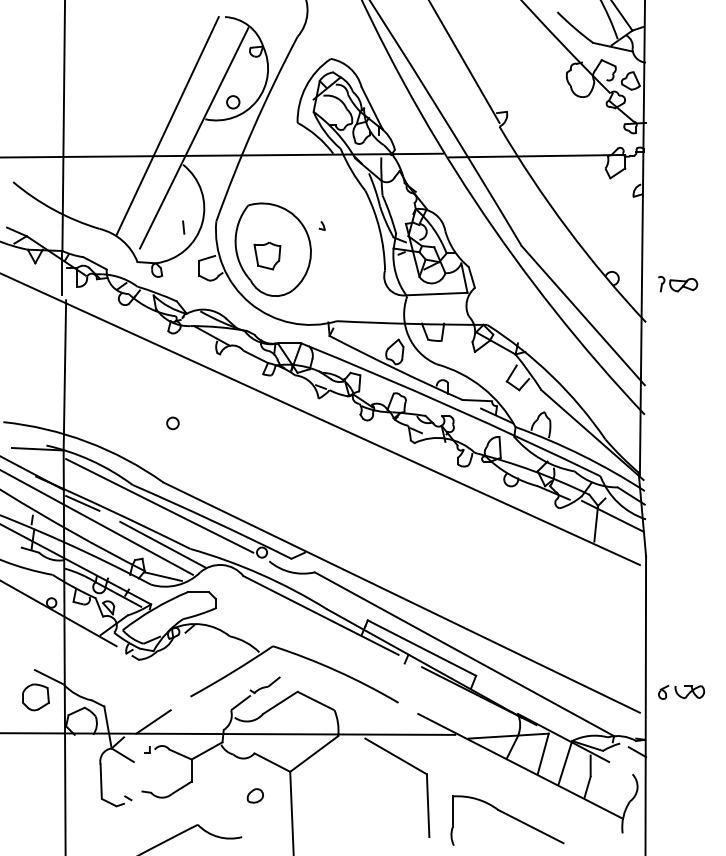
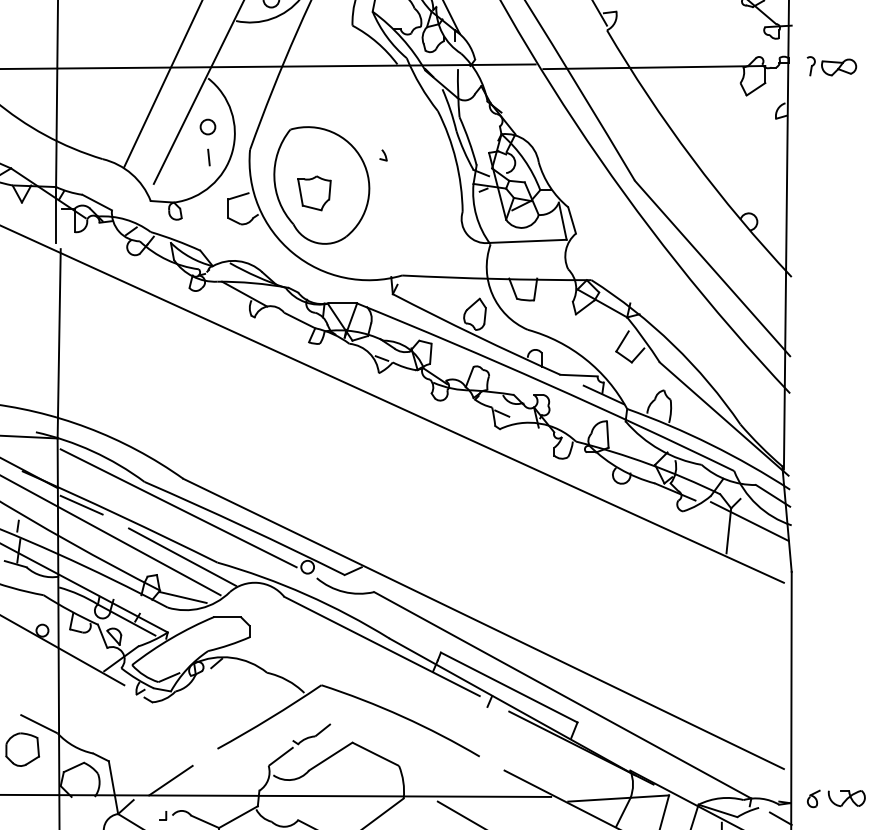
part: (678, 284) -> (832, 66), moved
circle: (172, 423) -> (207, 127), moved
part: (681, 691) -> (836, 797), moved

